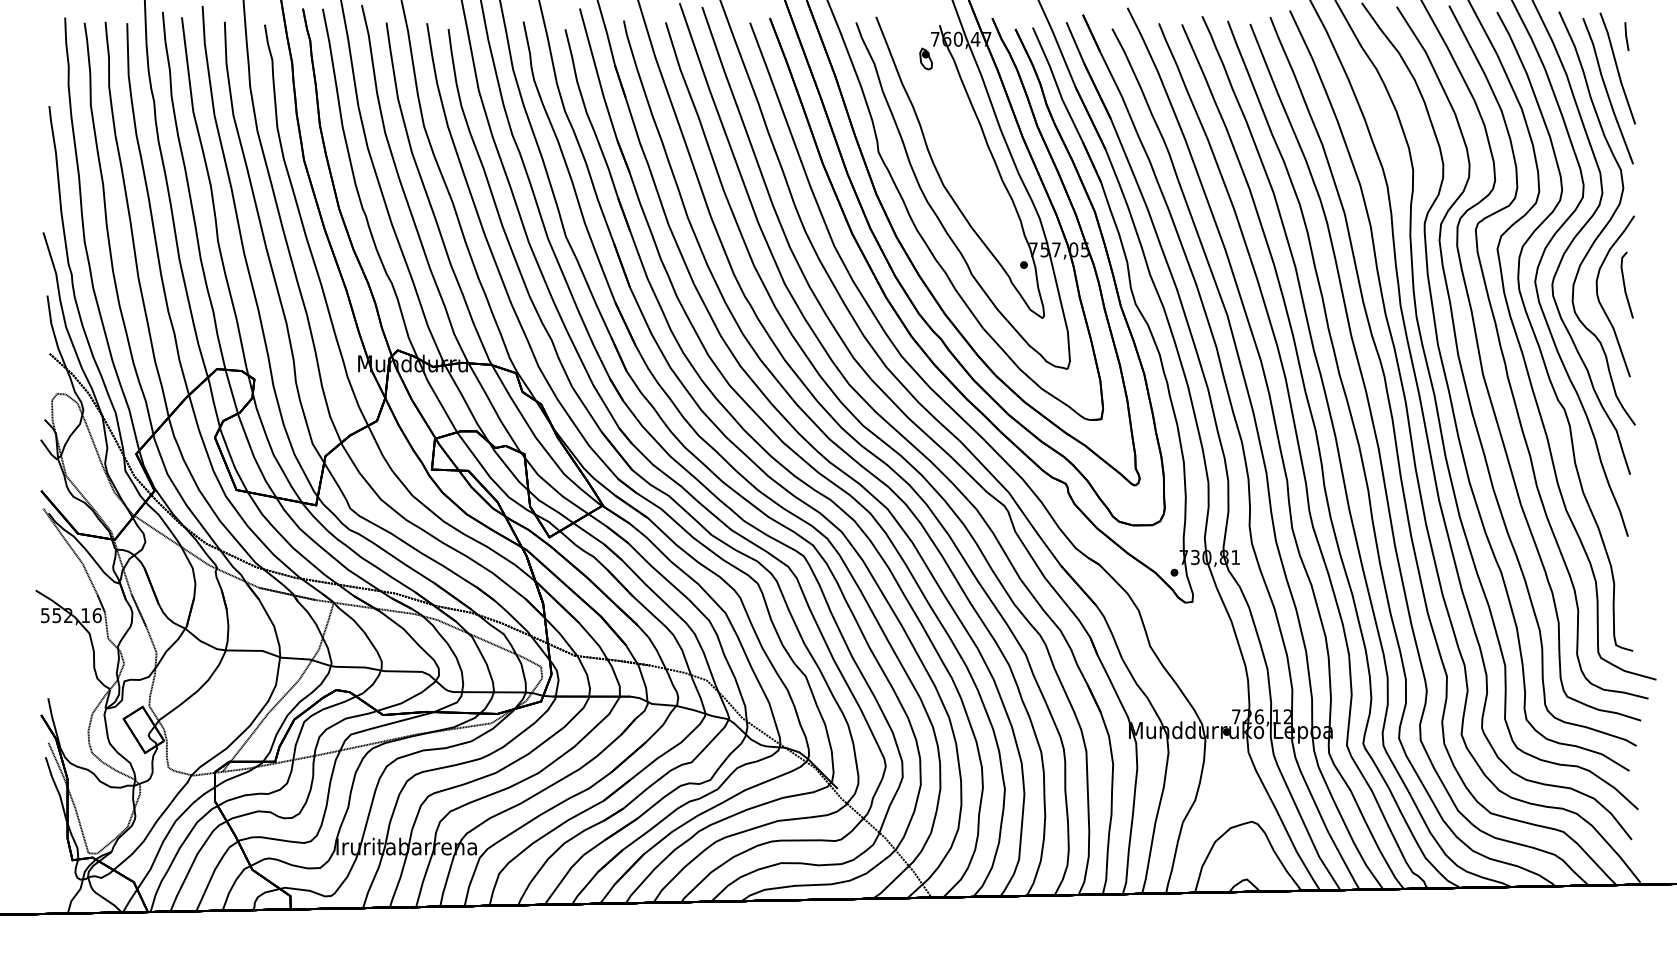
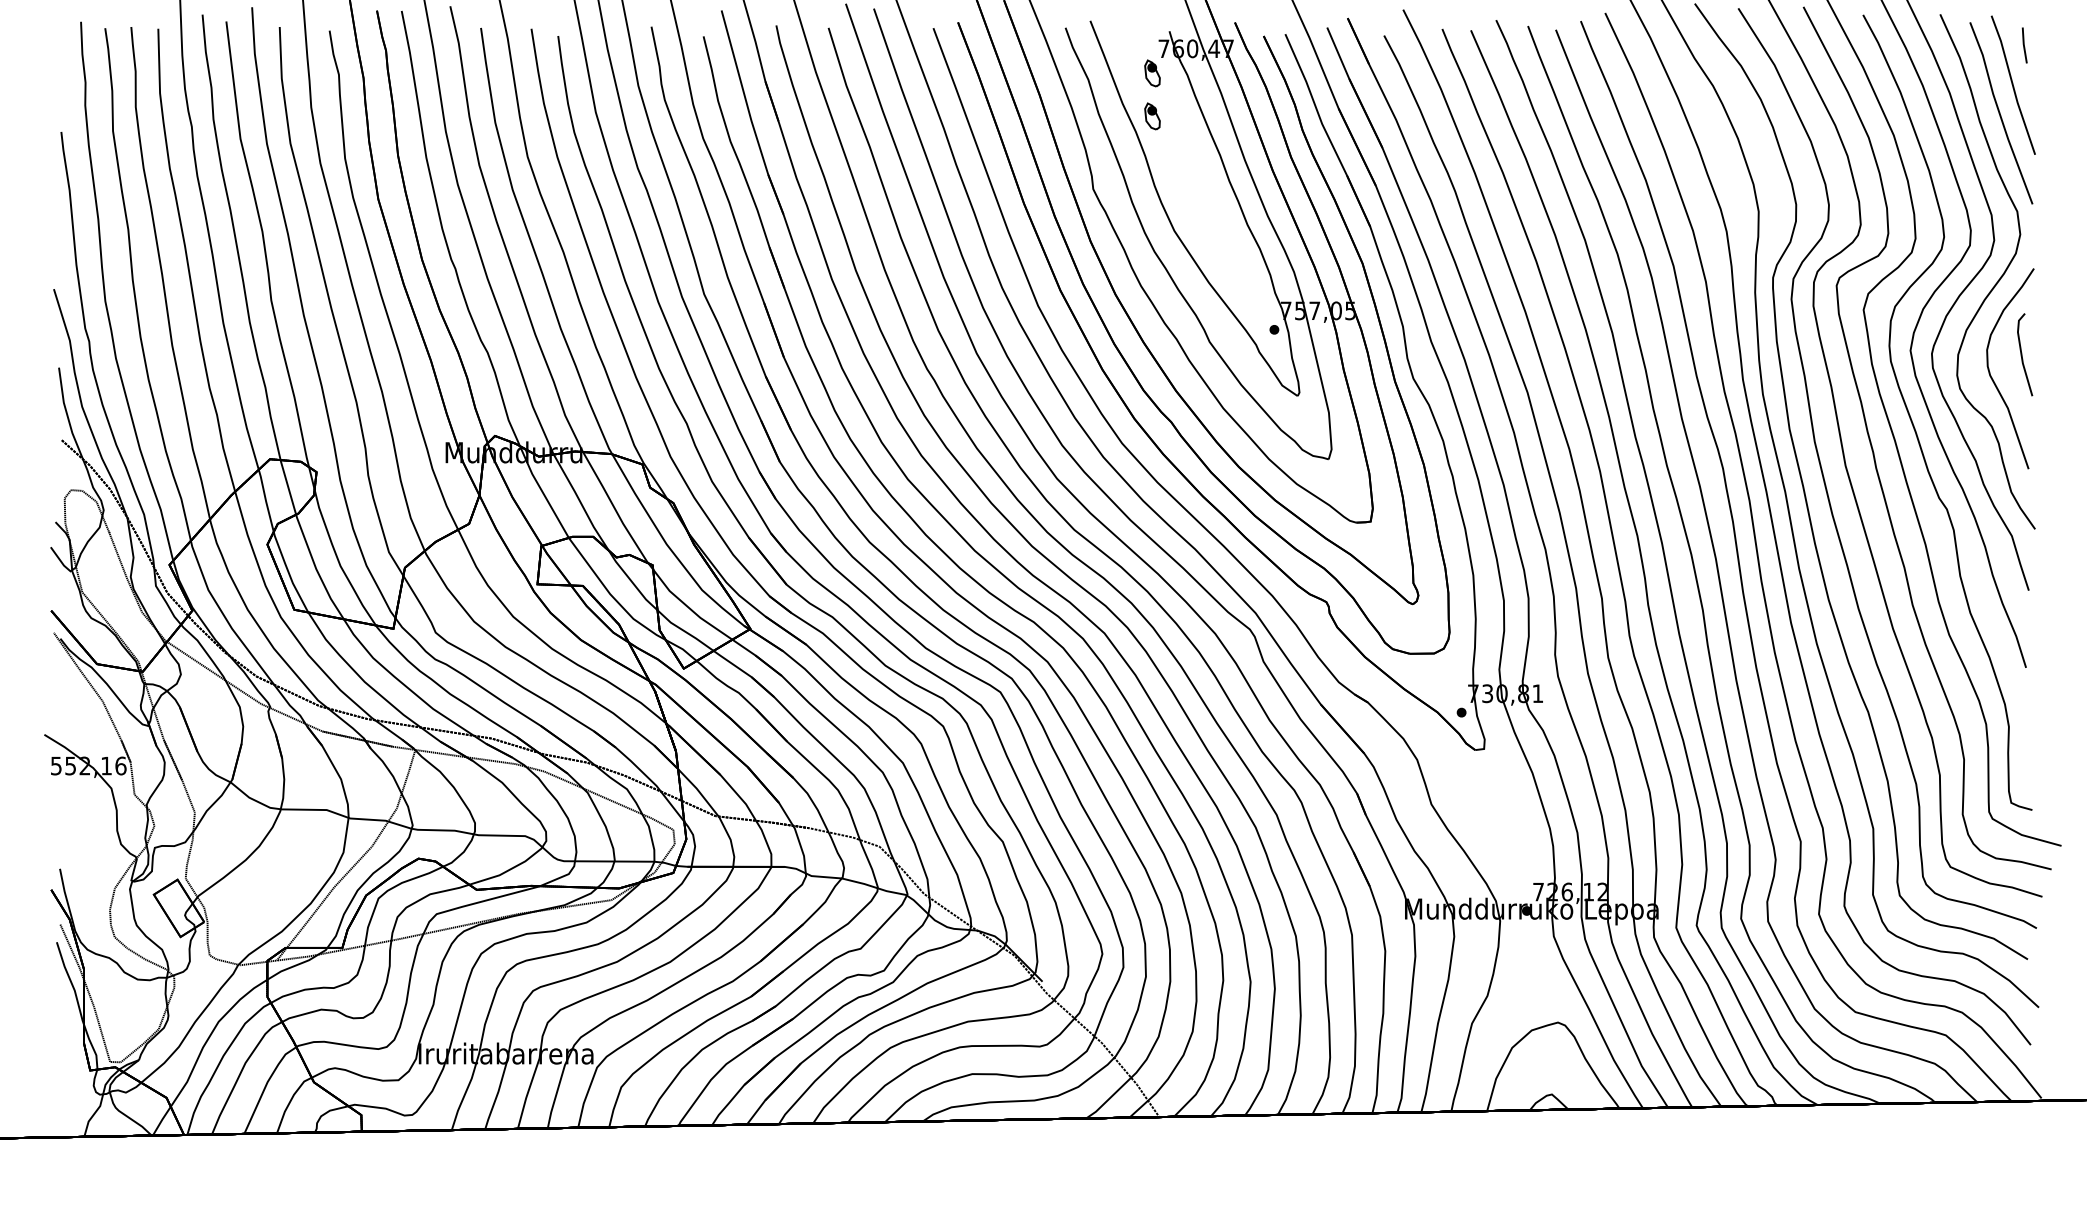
part: (926, 93) -> (1152, 116), added

